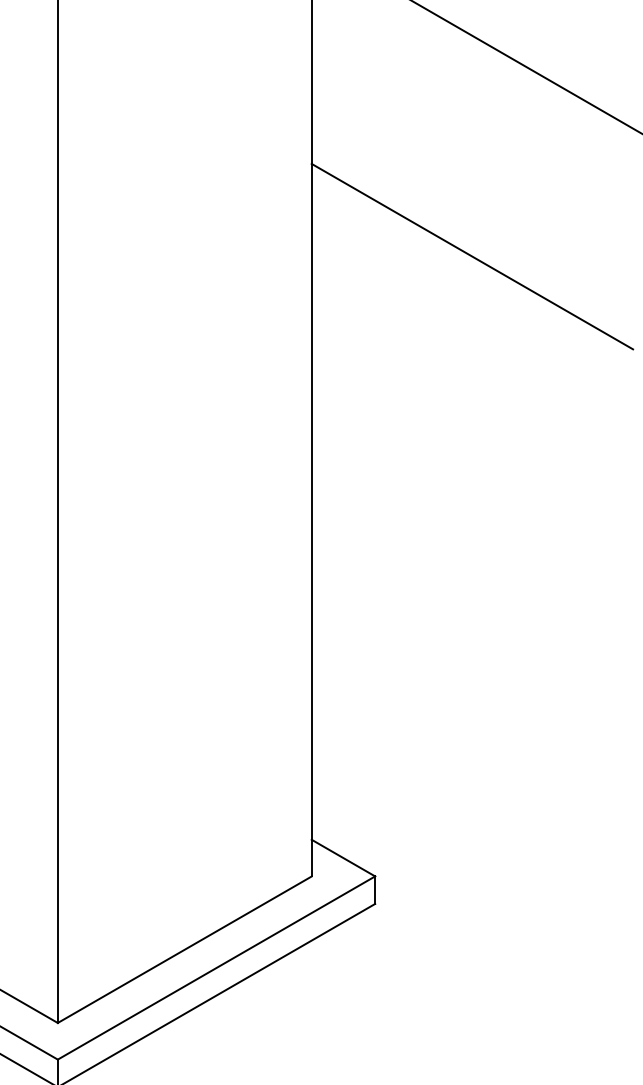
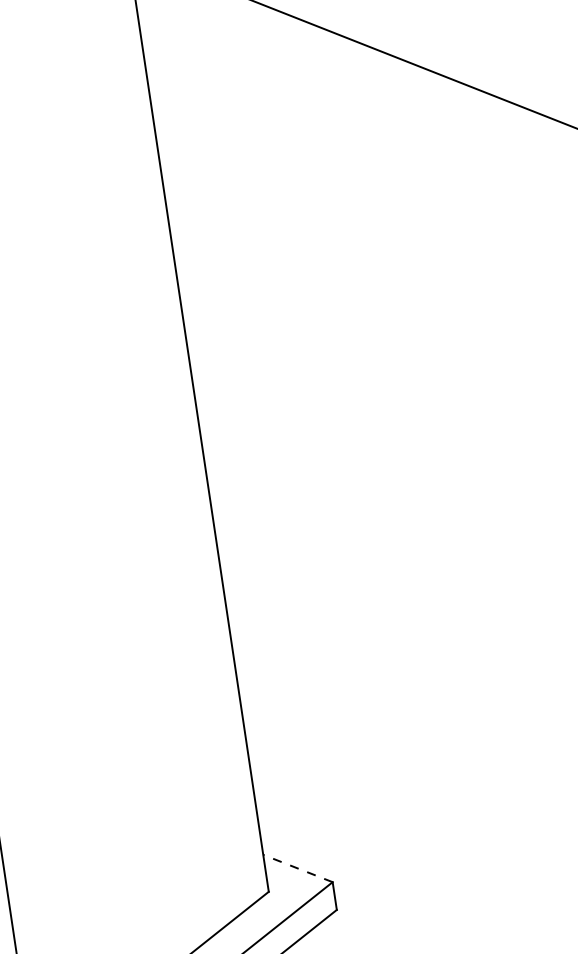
line: (472, 256) -> (337, 243), removed
line: (343, 858) -> (298, 868), solid -> dashed

